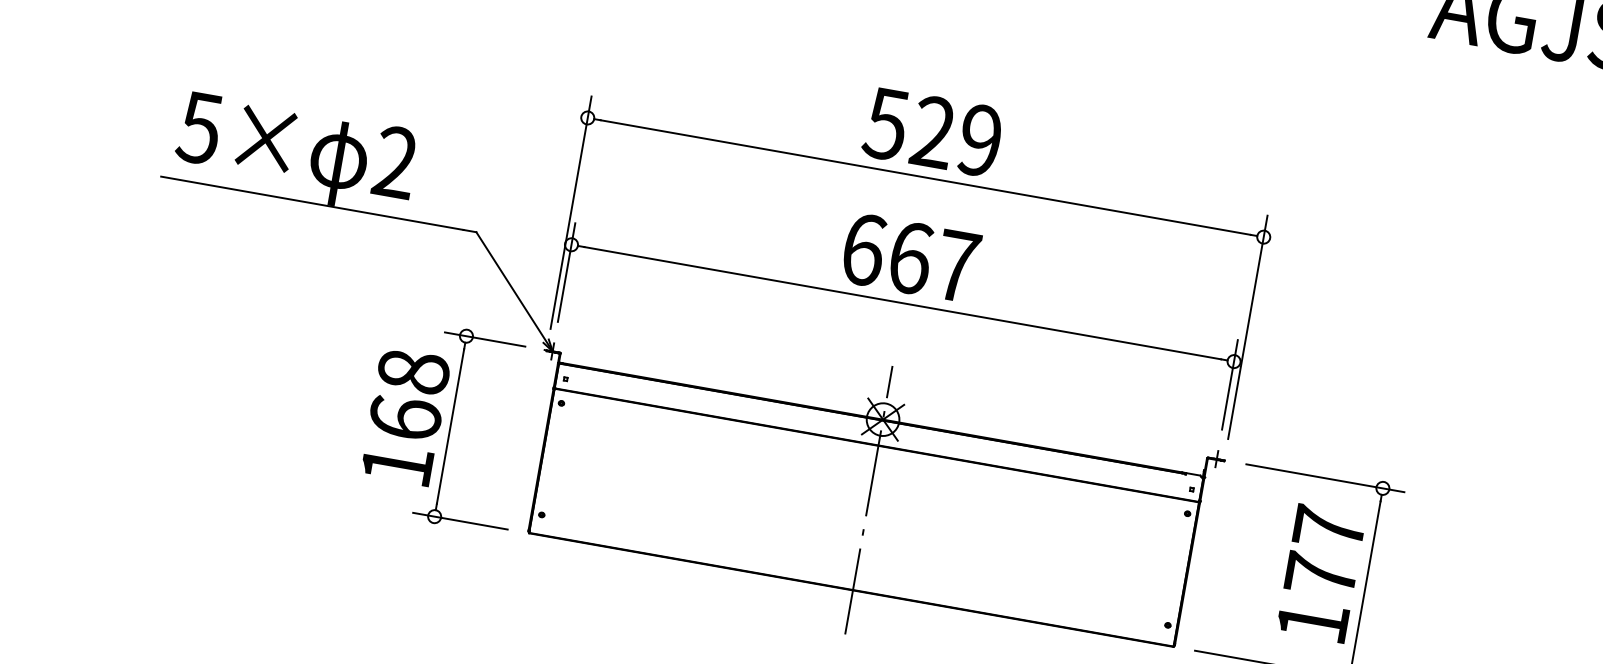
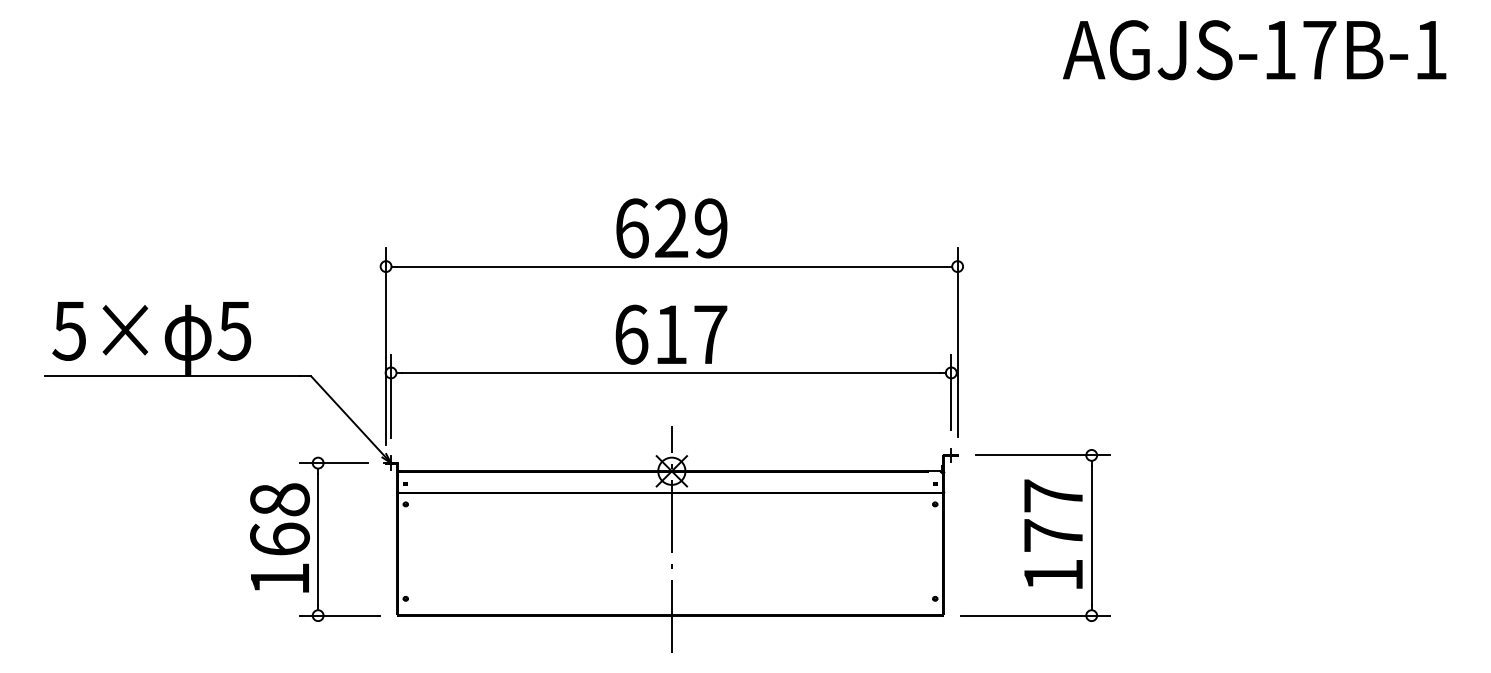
text: (885, 124) -> (631, 228), 529 -> 629
text: (395, 161) -> (234, 330), 2 -> 5
text: (911, 257) -> (671, 334), 667 -> 617

